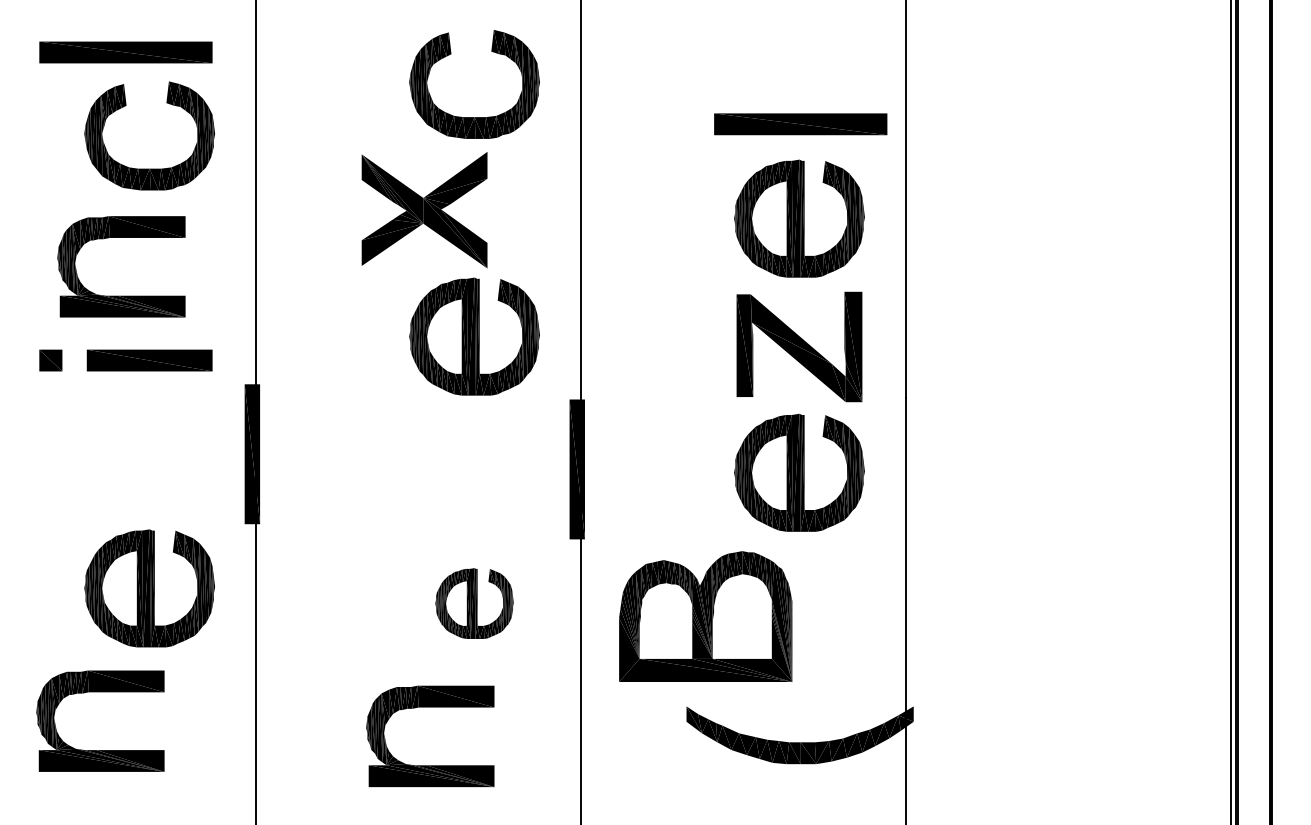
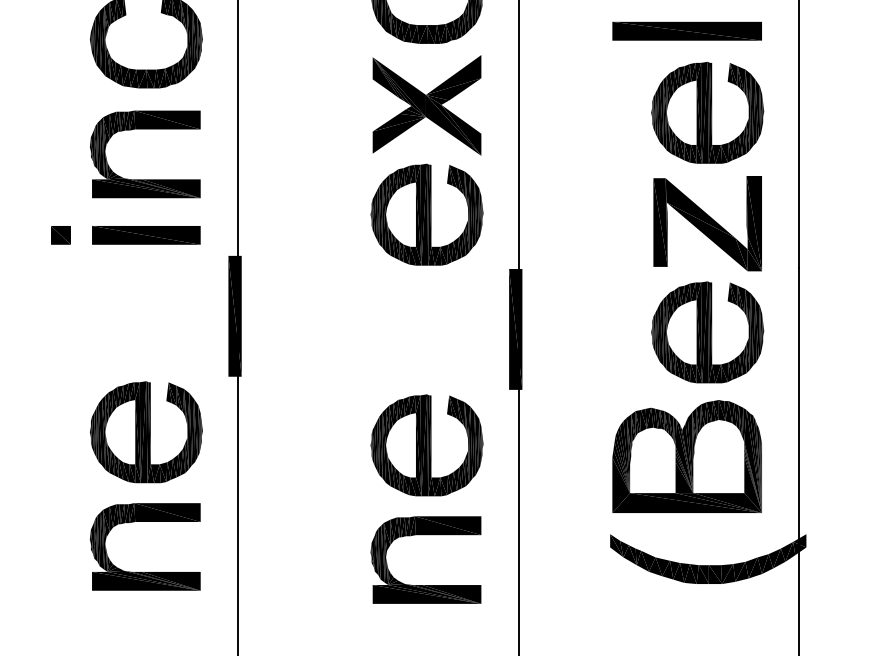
part: (800, 124) -> (686, 31), moved
part: (424, 210) -> (426, 105), moved
part: (121, 237) -> (145, 129), moved
part: (474, 603) -> (426, 445), size x1.67
part: (705, 616) -> (686, 456), moved
part: (100, 692) -> (145, 522), moved
part: (430, 707) -> (426, 535), moved

